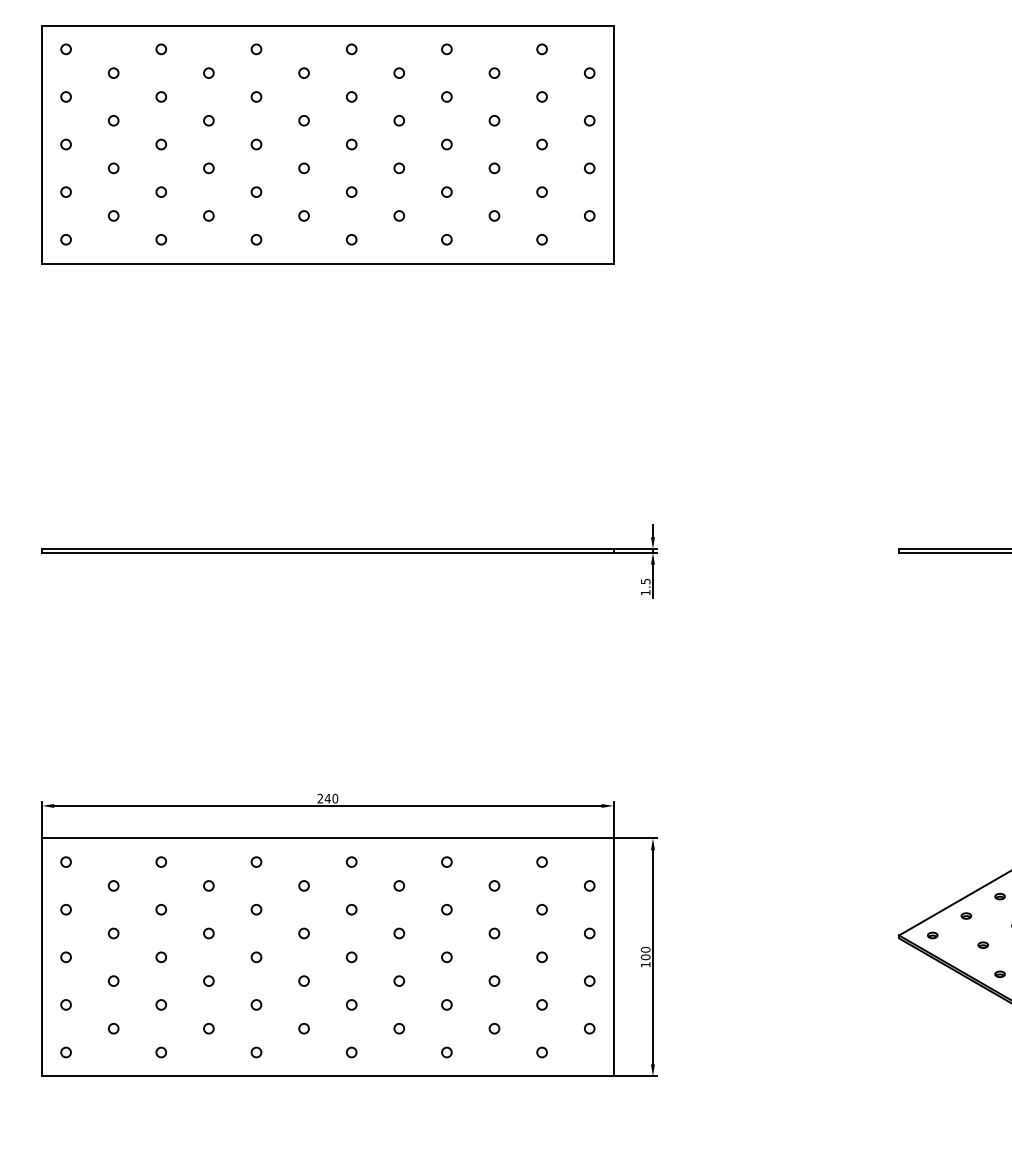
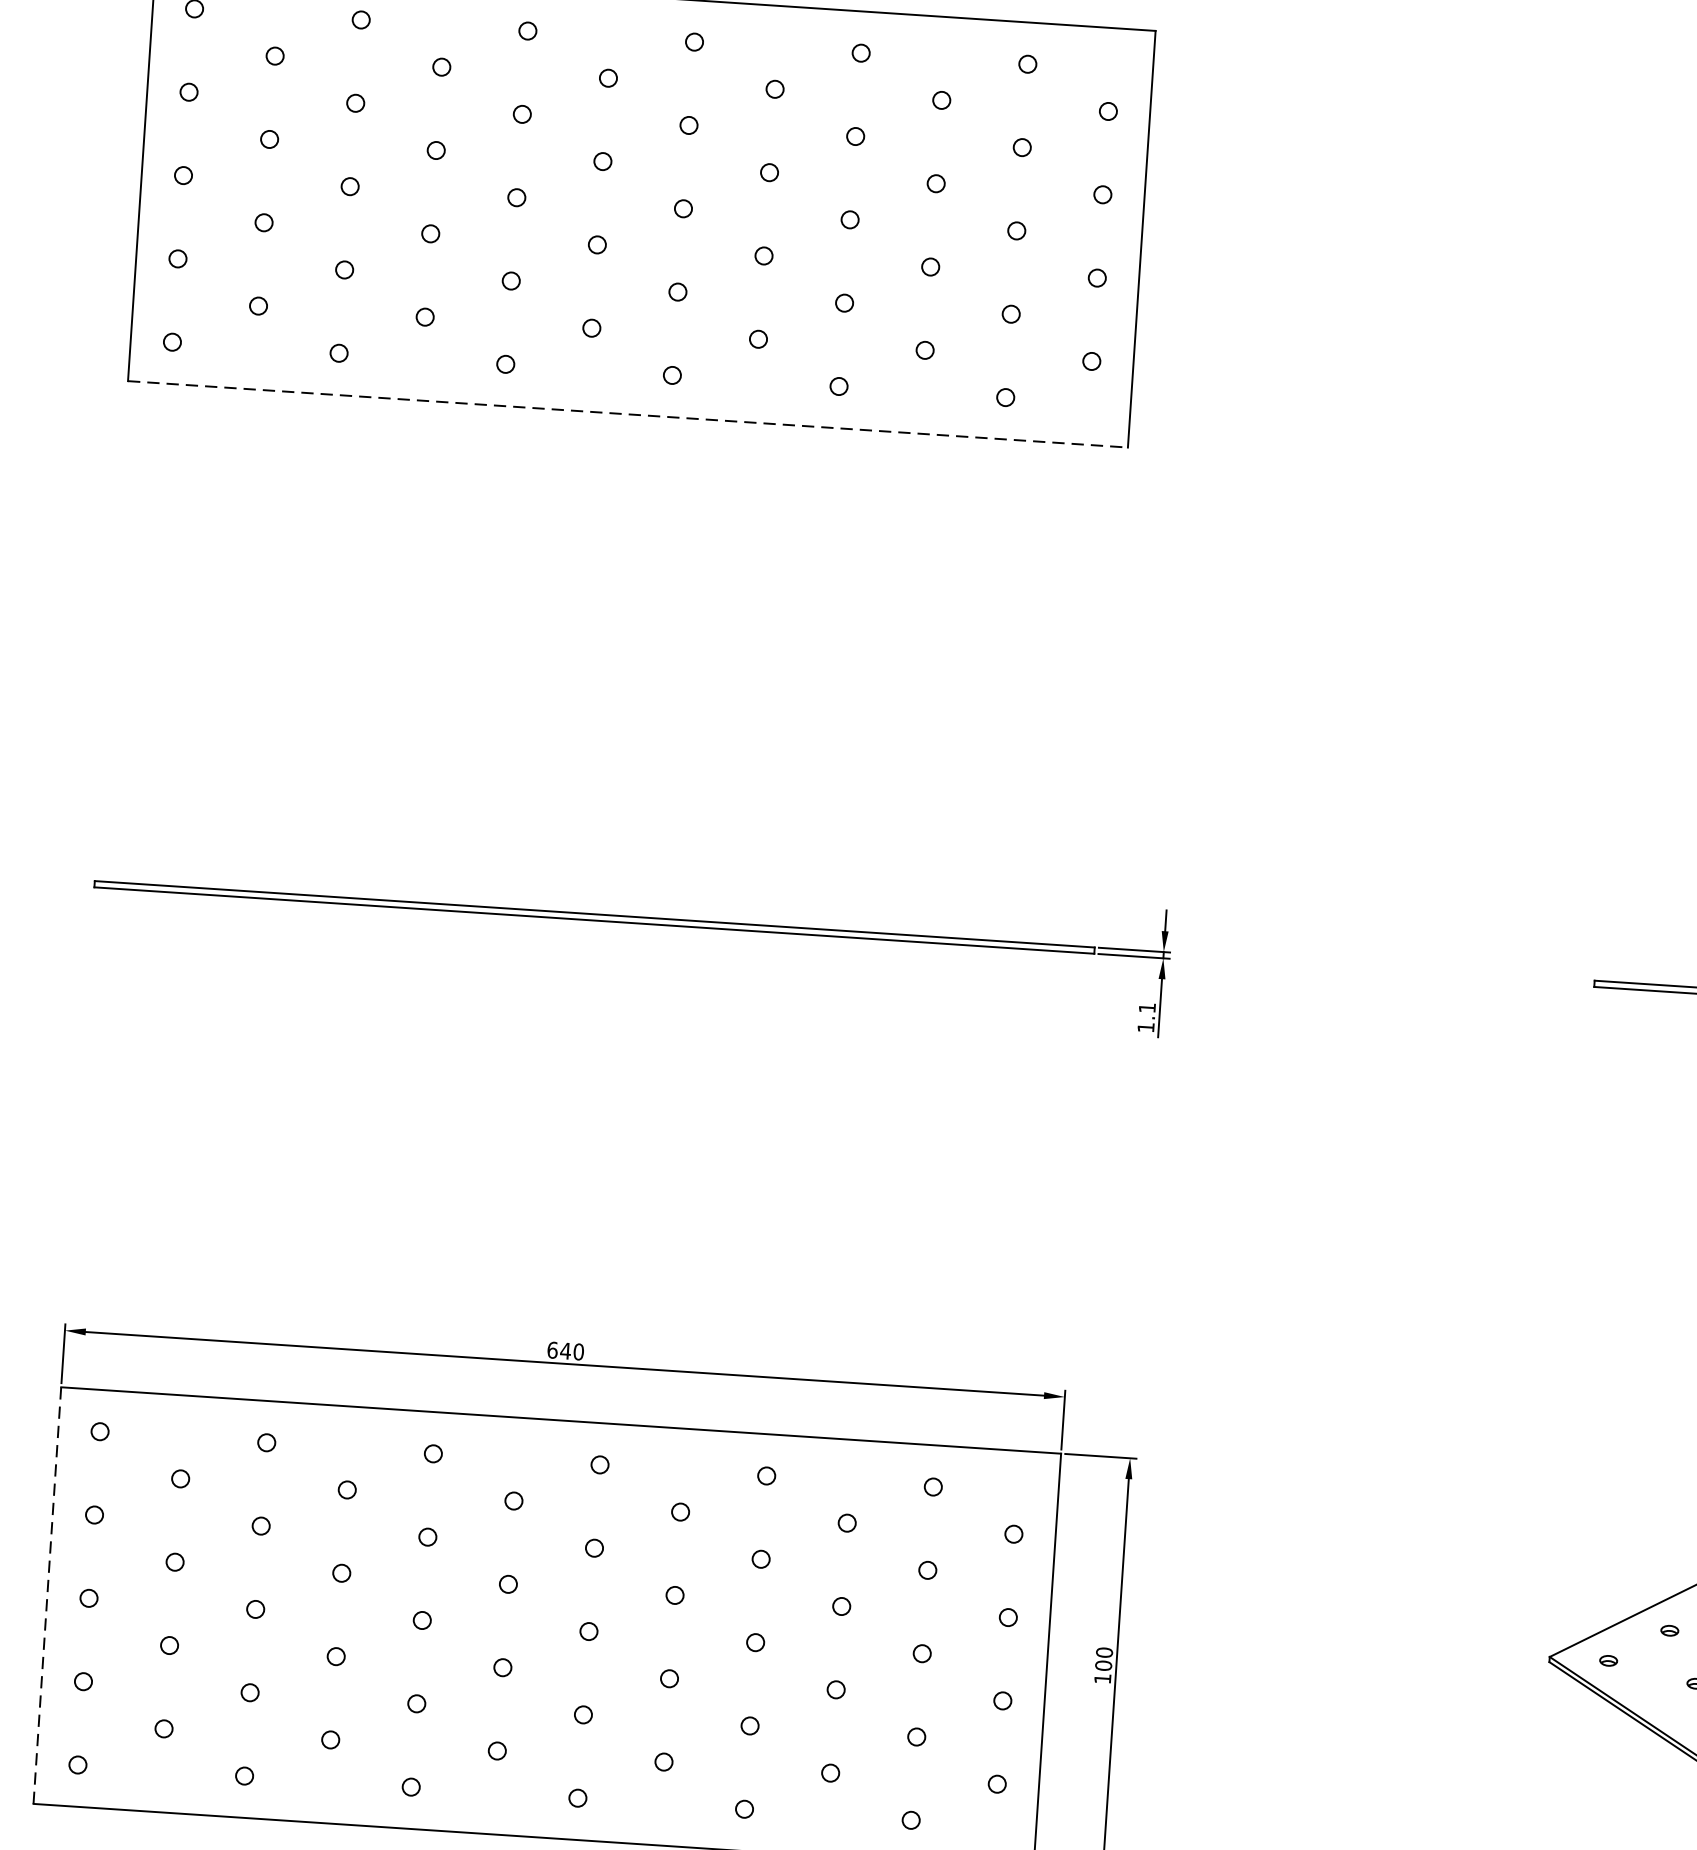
line: (327, 263) -> (627, 414), solid -> dashed
text: (645, 581) -> (1146, 1007), 1.5 -> 1.1
text: (320, 798) -> (552, 1349), 240 -> 640
line: (42, 957) -> (47, 1595), solid -> dashed

